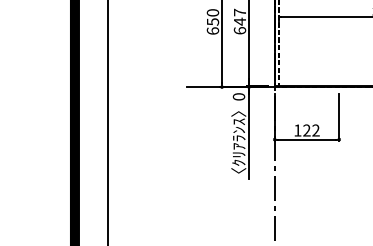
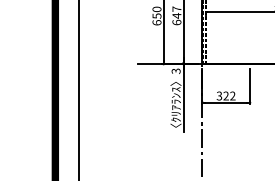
text: (239, 96) -> (176, 70), 0 -> 3
text: (297, 130) -> (219, 96), 122 -> 322

